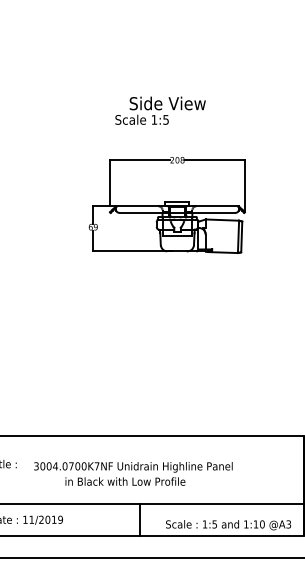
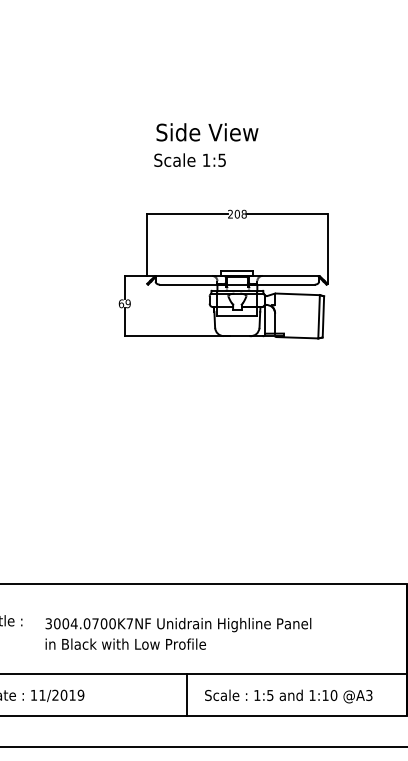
text: (167, 103) -> (207, 132), moved
text: (125, 481) -> (125, 643), moved
text: (228, 525) -> (288, 696), moved

